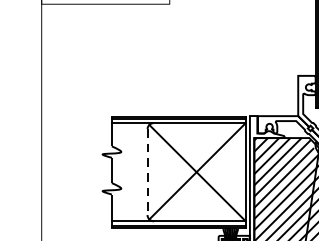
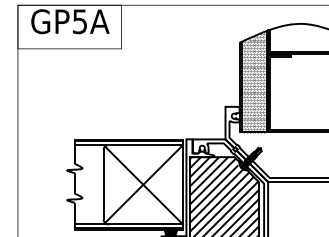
line: (147, 171) -> (103, 184), dashed -> solid

